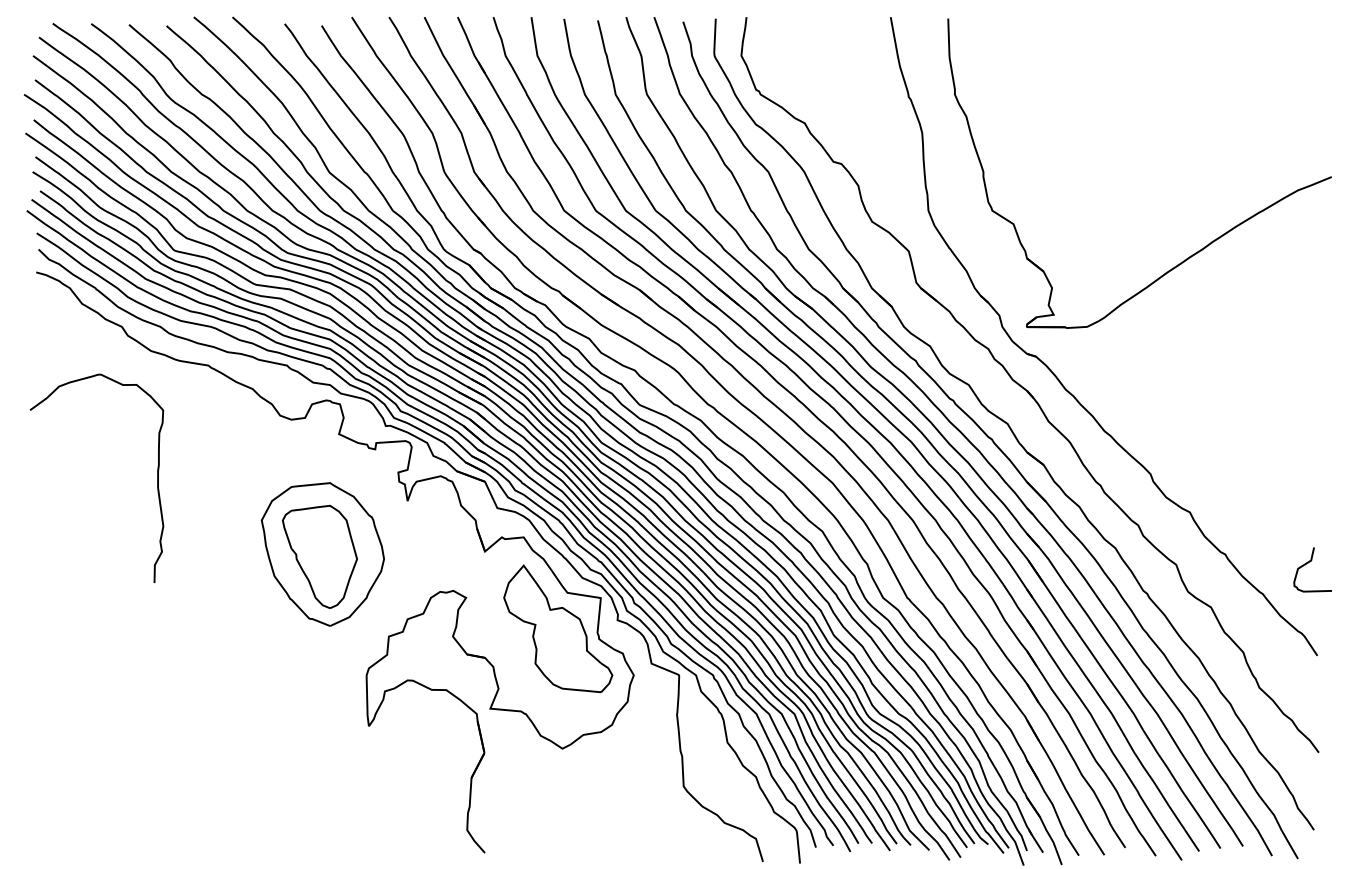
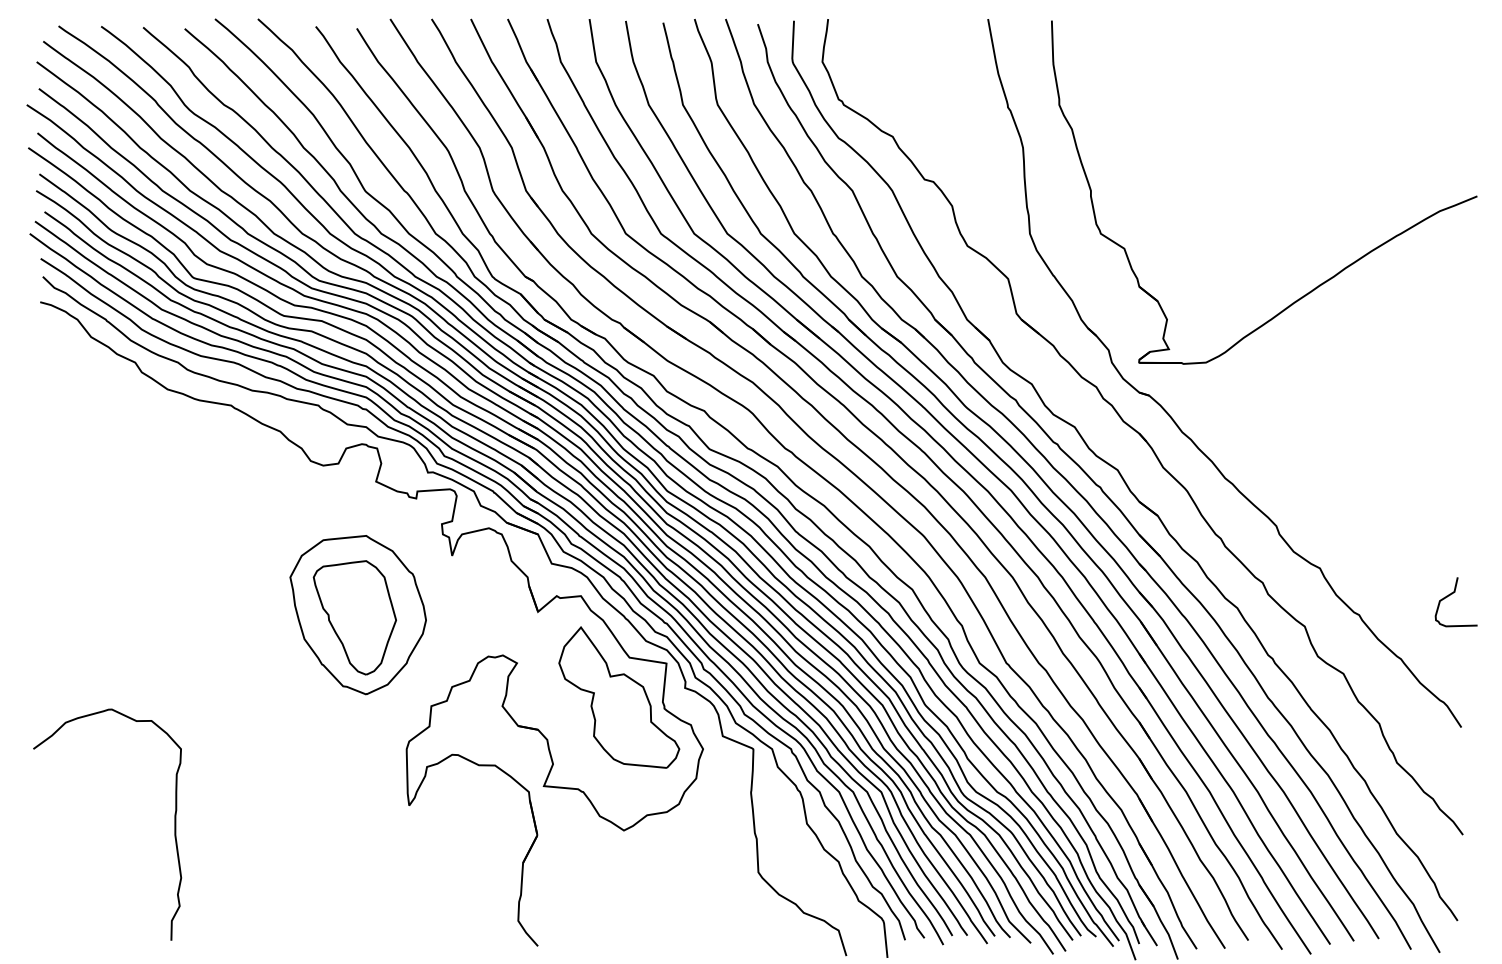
curve: (157, 477) -> (174, 823), moved
curve: (1308, 563) -> (1451, 595), moved

